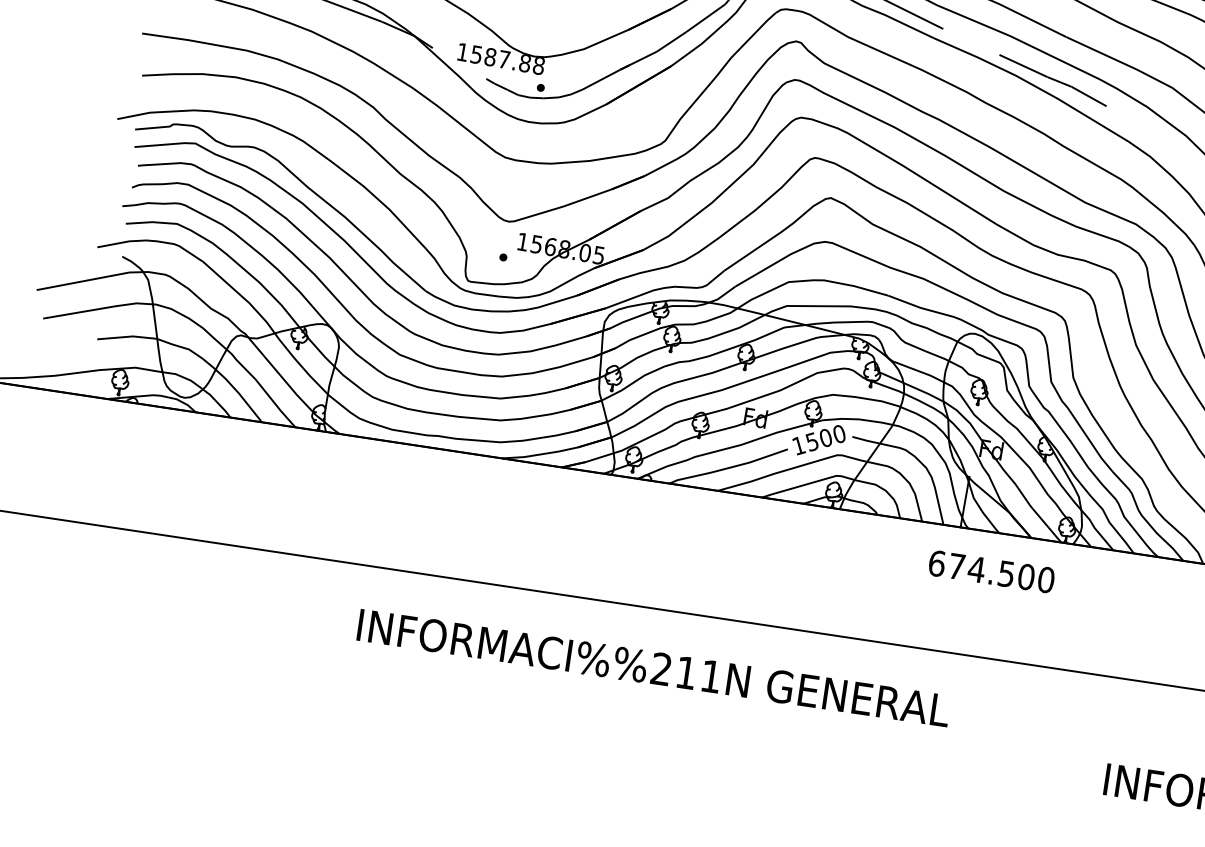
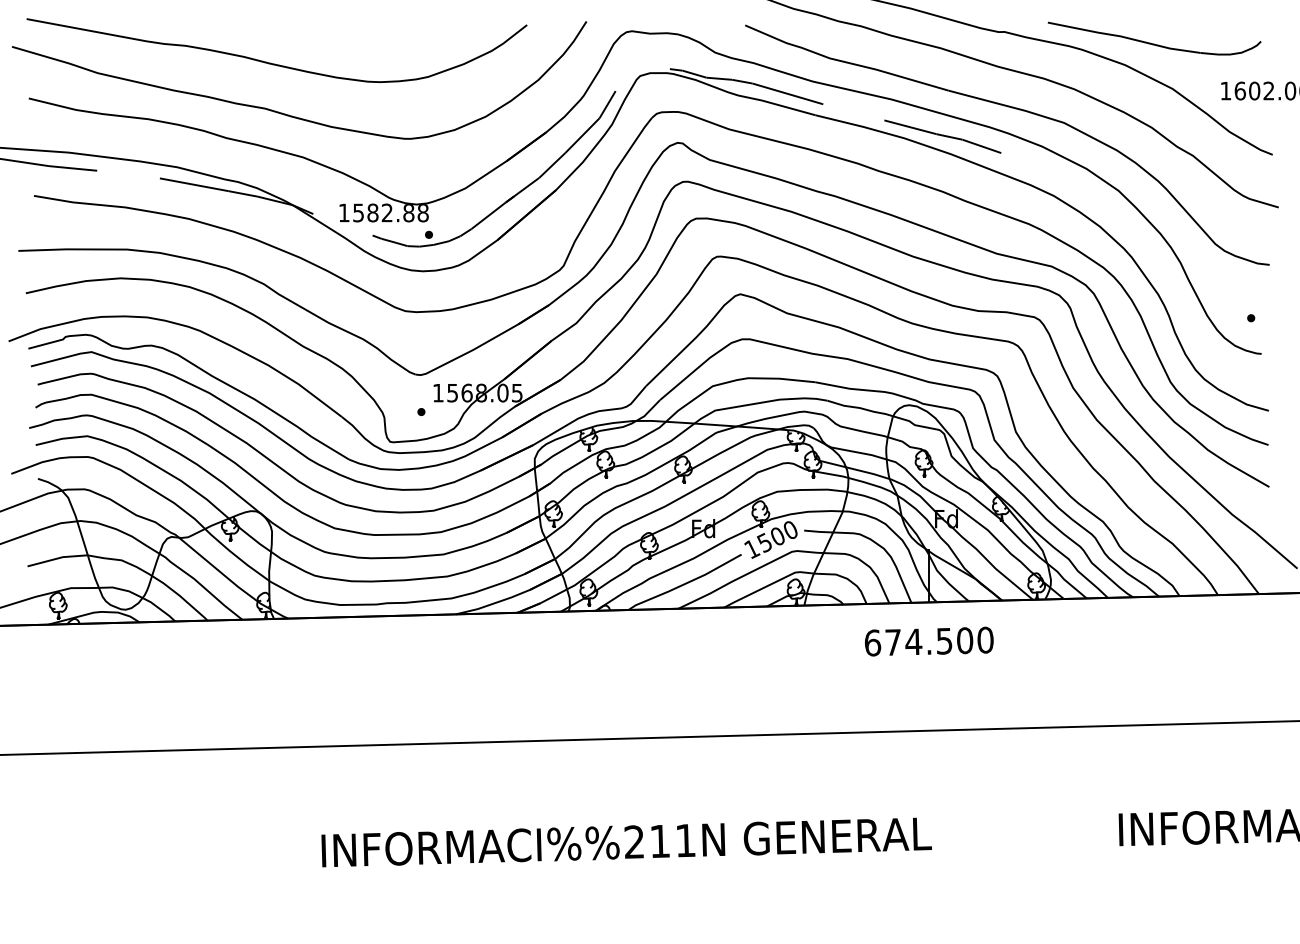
text: (503, 59) -> (386, 212), 1587.88 -> 1582.88
text: (991, 571) -> (929, 641), moved
text: (653, 668) -> (626, 842), moved

